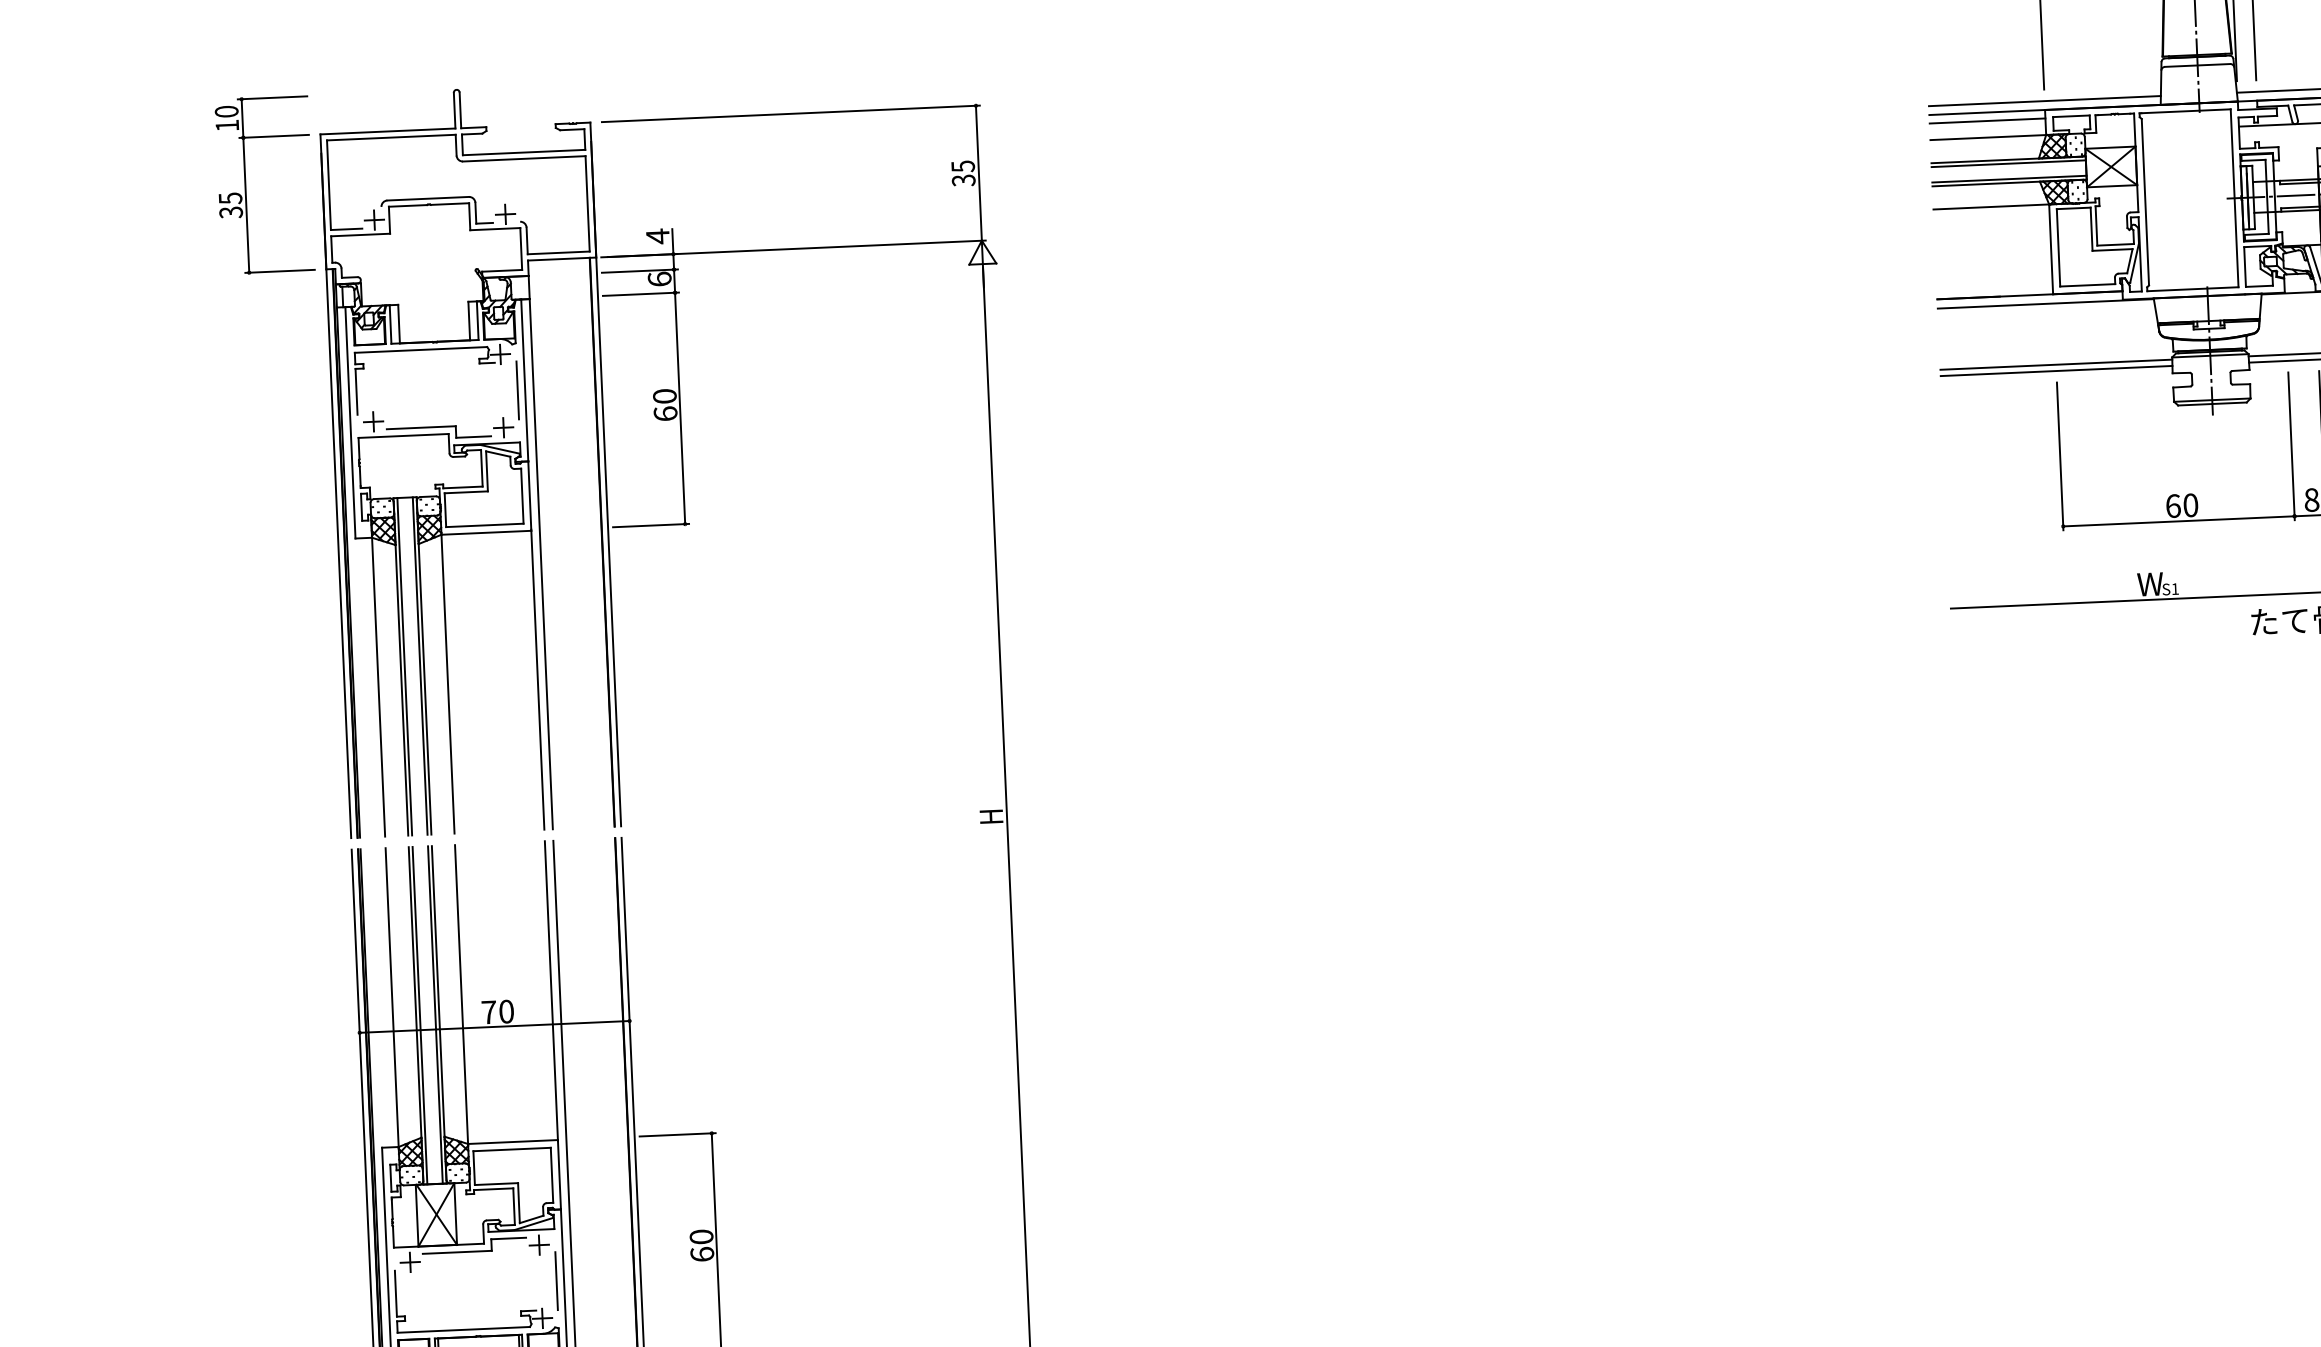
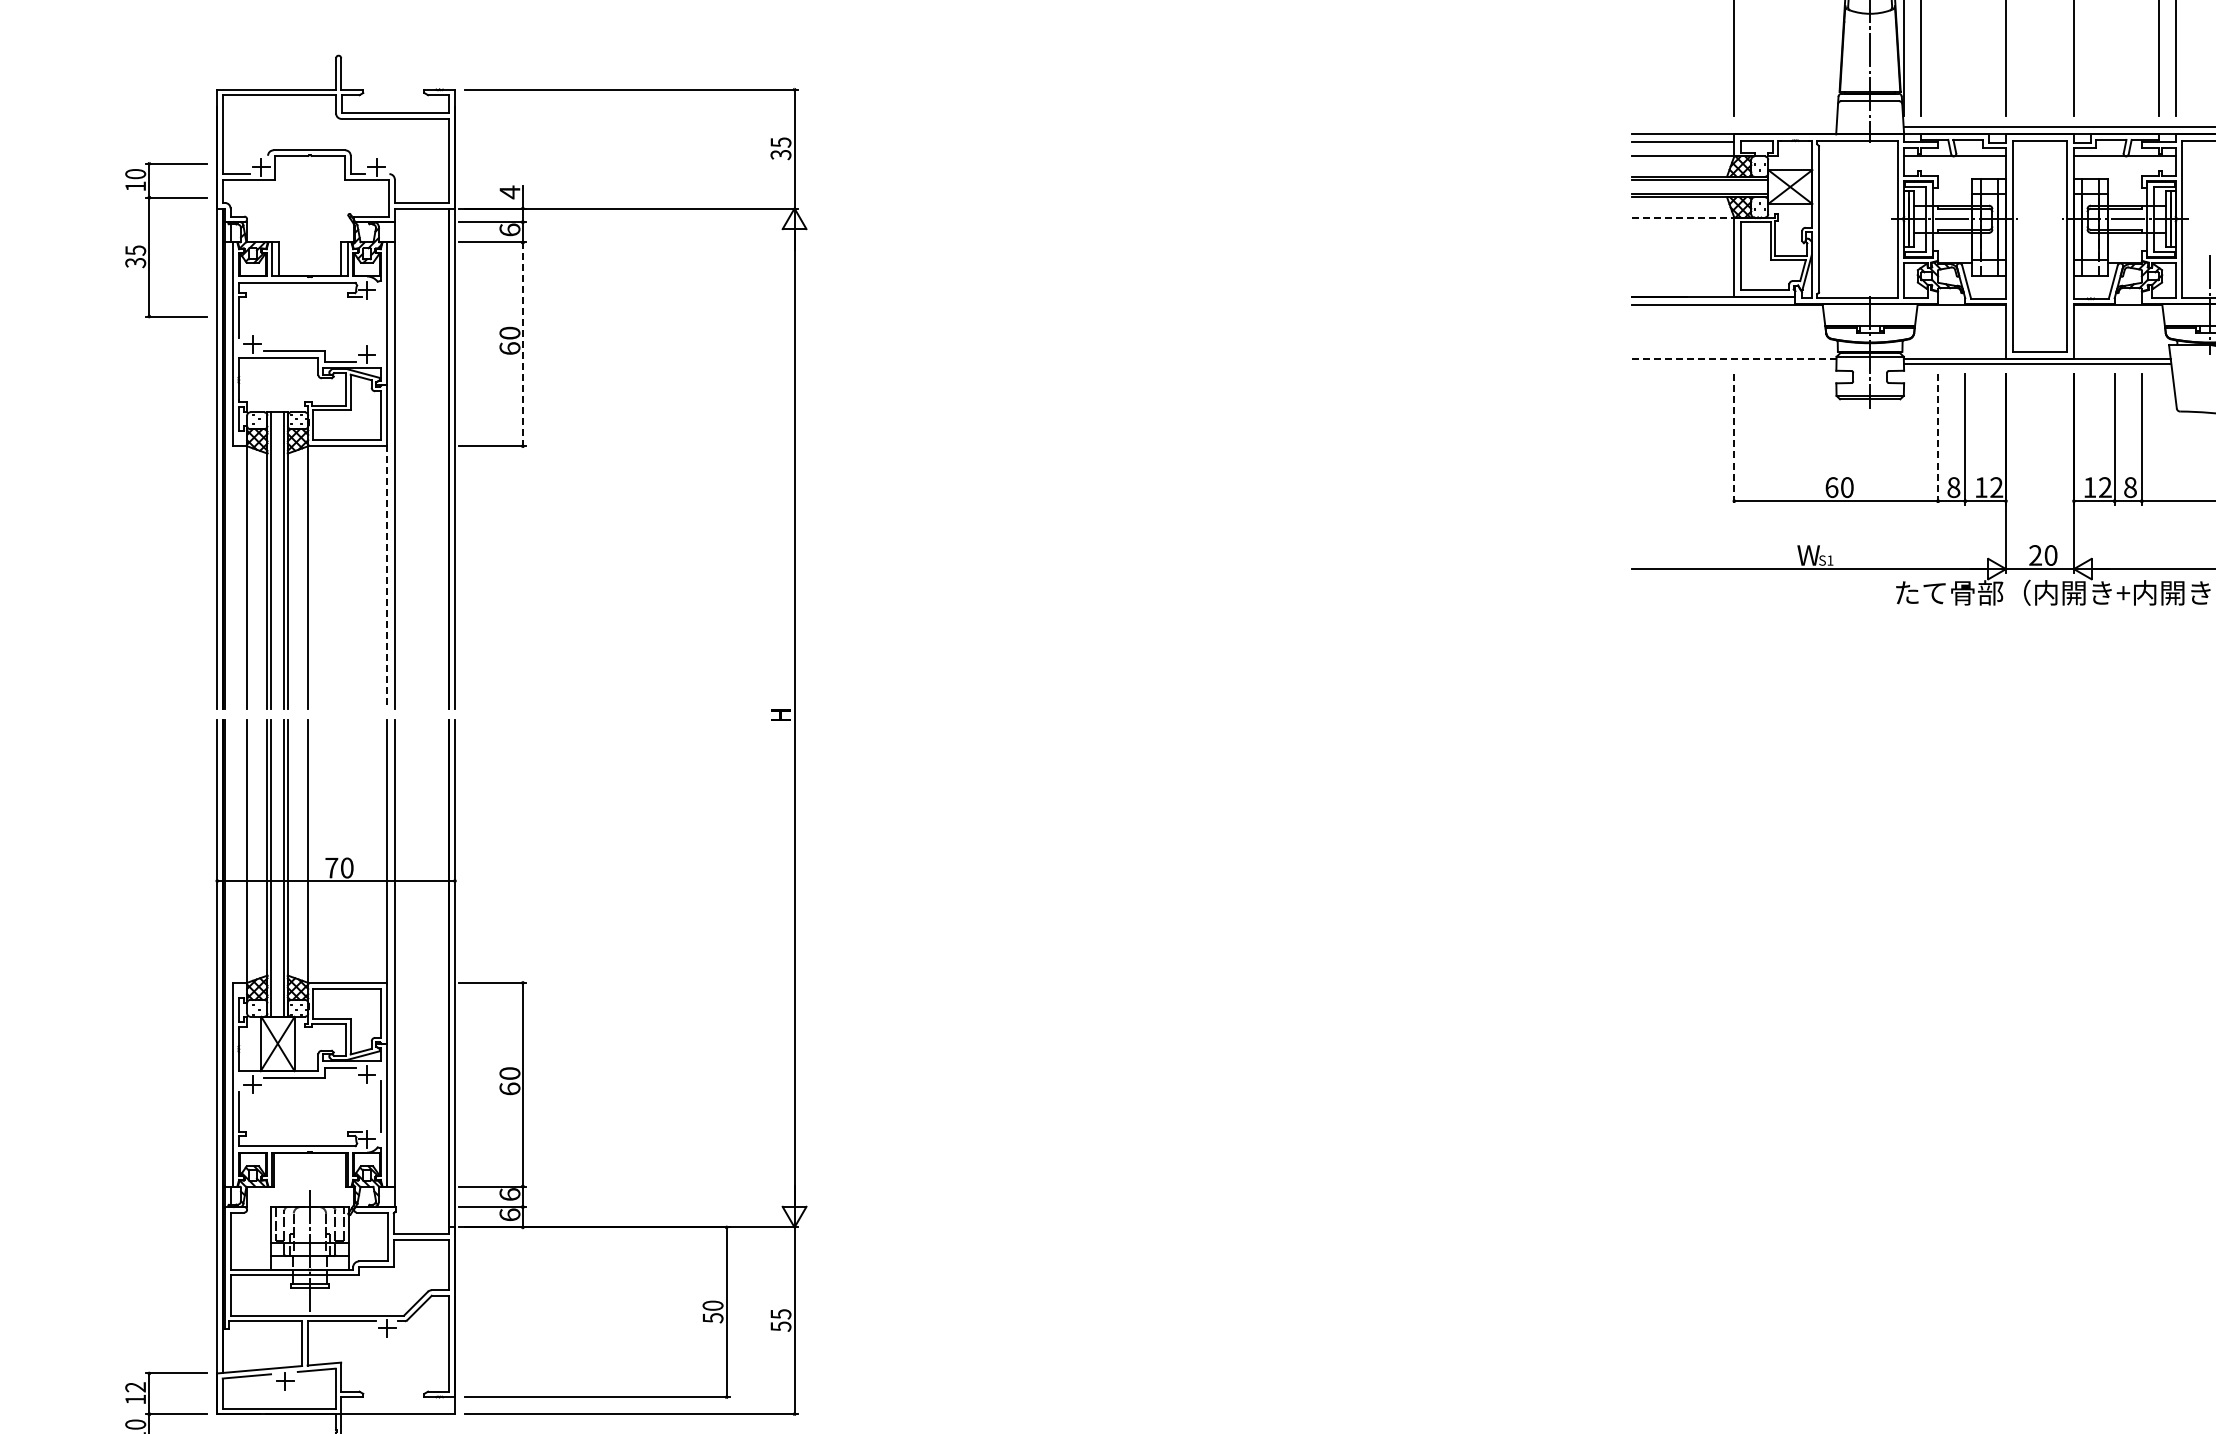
line: (2044, 101) -> (1734, 126), removed
part: (245, 186) -> (149, 240), moved
line: (1992, 206) -> (1684, 217), solid -> dashed
line: (2056, 364) -> (1734, 358), solid -> dashed
line: (2056, 371) -> (1734, 364), removed
line: (517, 389) -> (380, 321), removed
line: (679, 408) -> (522, 344), solid -> dashed
line: (2292, 447) -> (1938, 440), solid -> dashed
line: (2060, 457) -> (1734, 440), solid -> dashed
line: (537, 679) -> (387, 577), solid -> dashed

